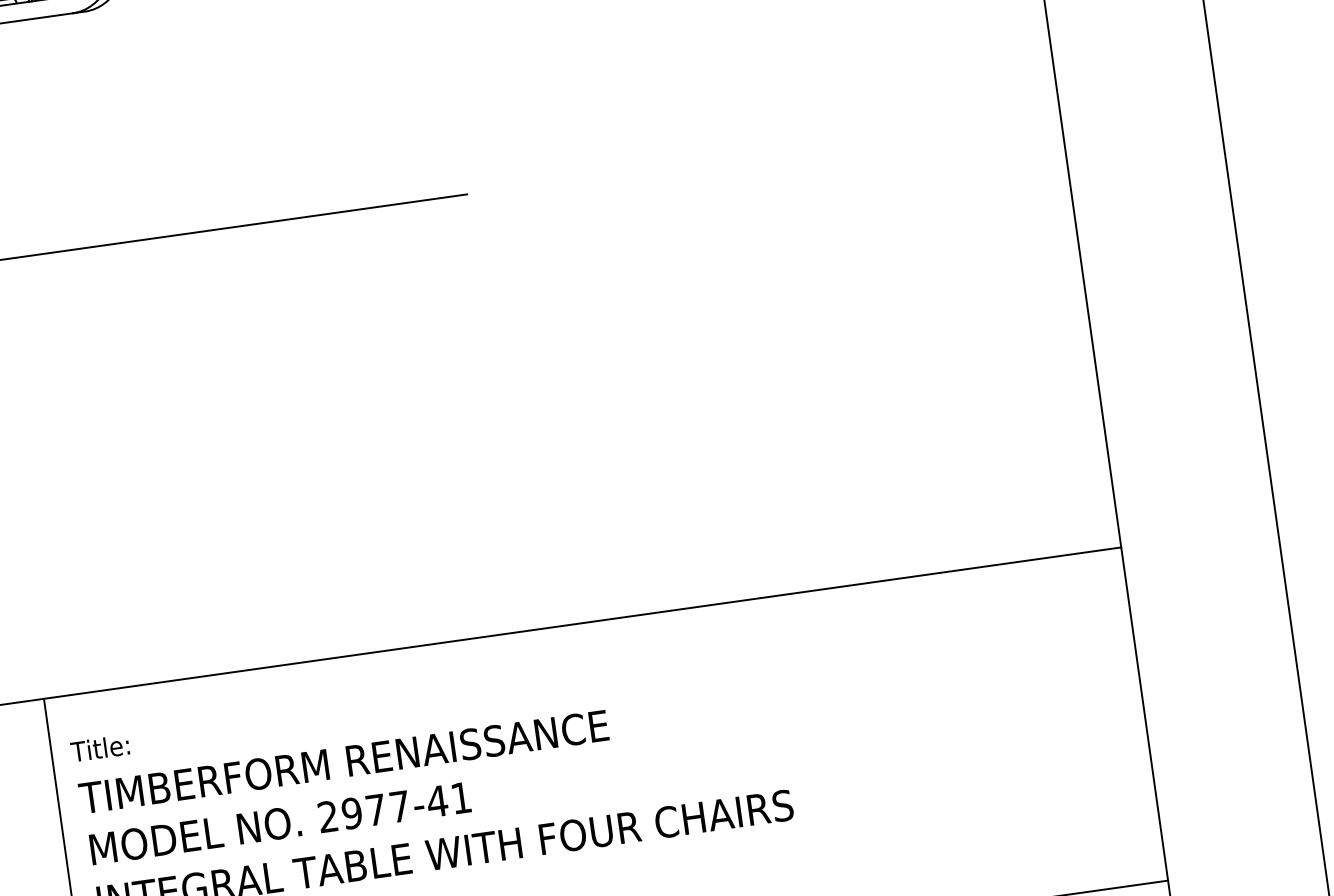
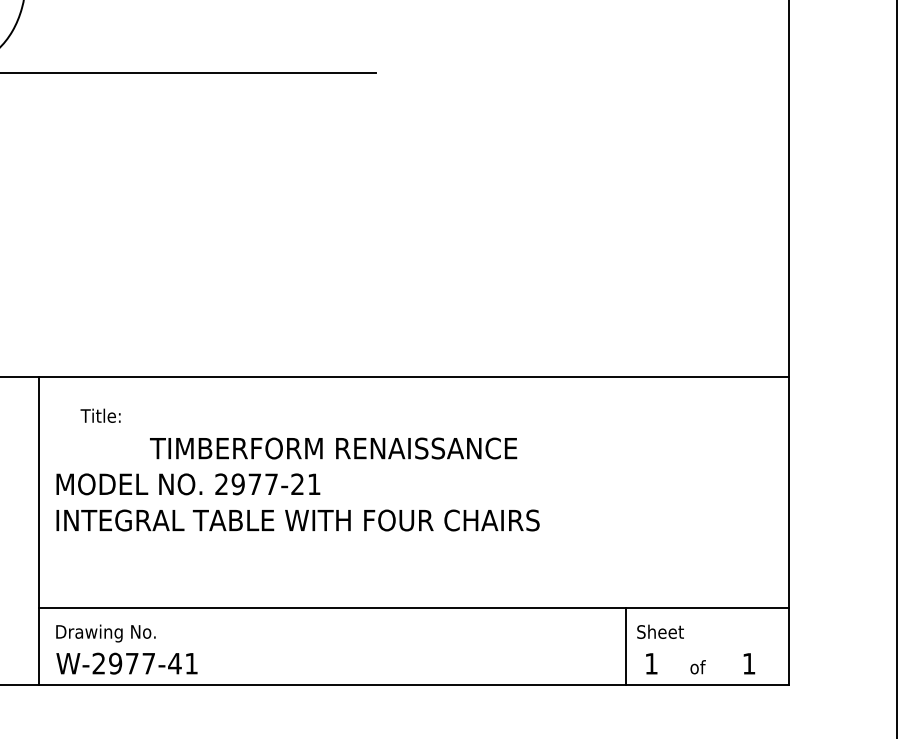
text: (99, 747) -> (100, 415), moved
text: (343, 762) -> (333, 448), moved
text: (437, 800) -> (297, 483), 2977-41 -> 2977-21

